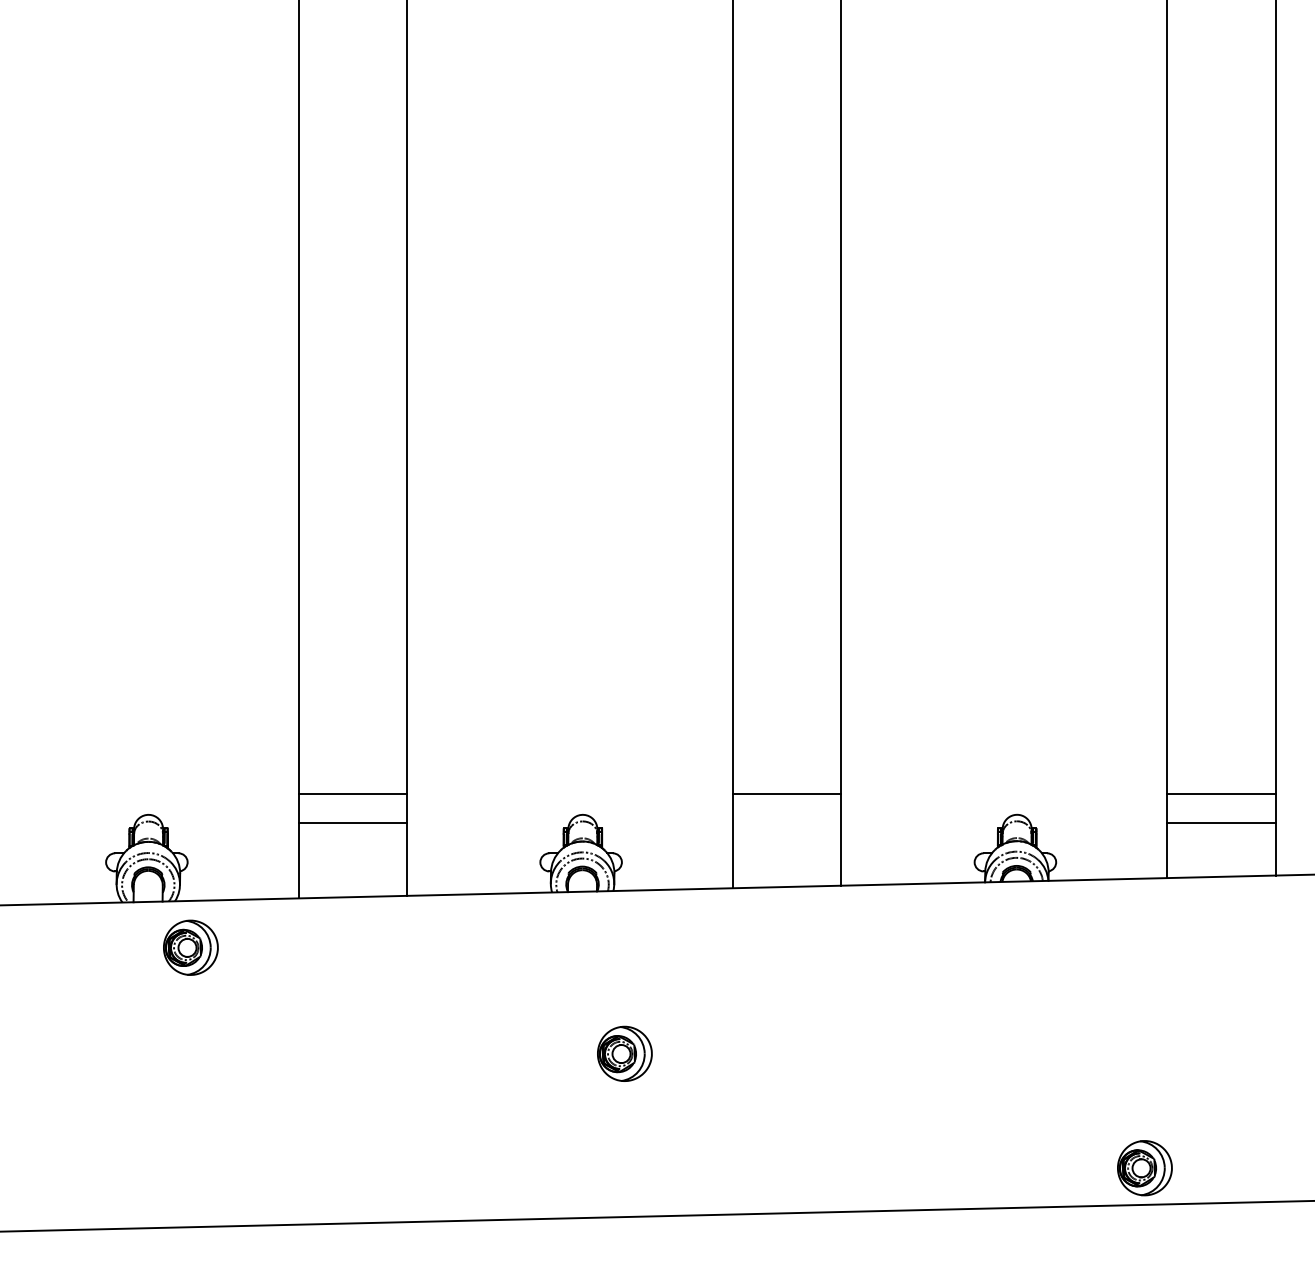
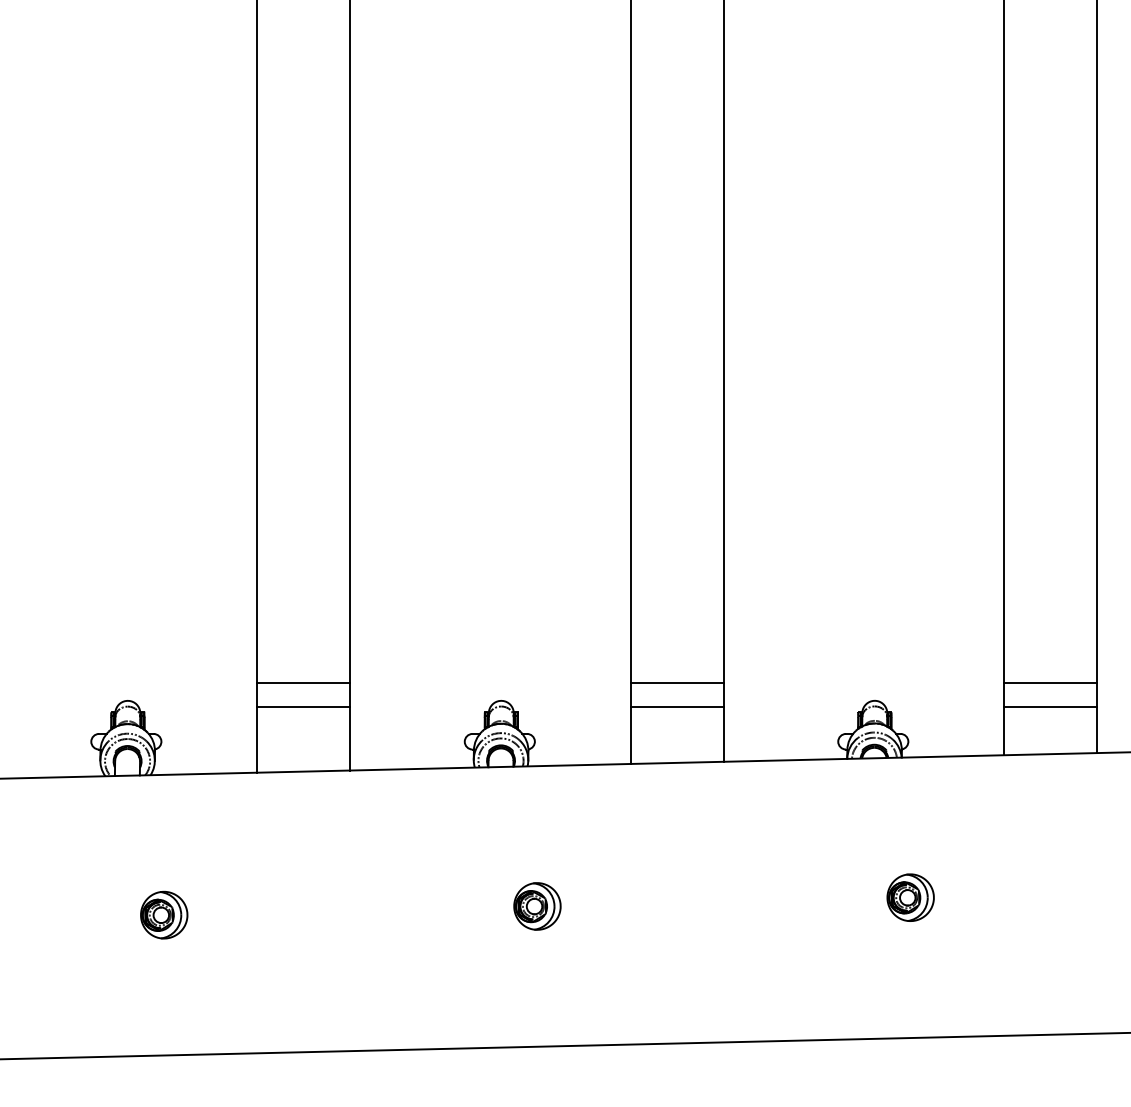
line: (786, 822) -> (676, 707), added
part: (191, 946) -> (164, 914), moved
part: (1144, 1167) -> (910, 897), moved

